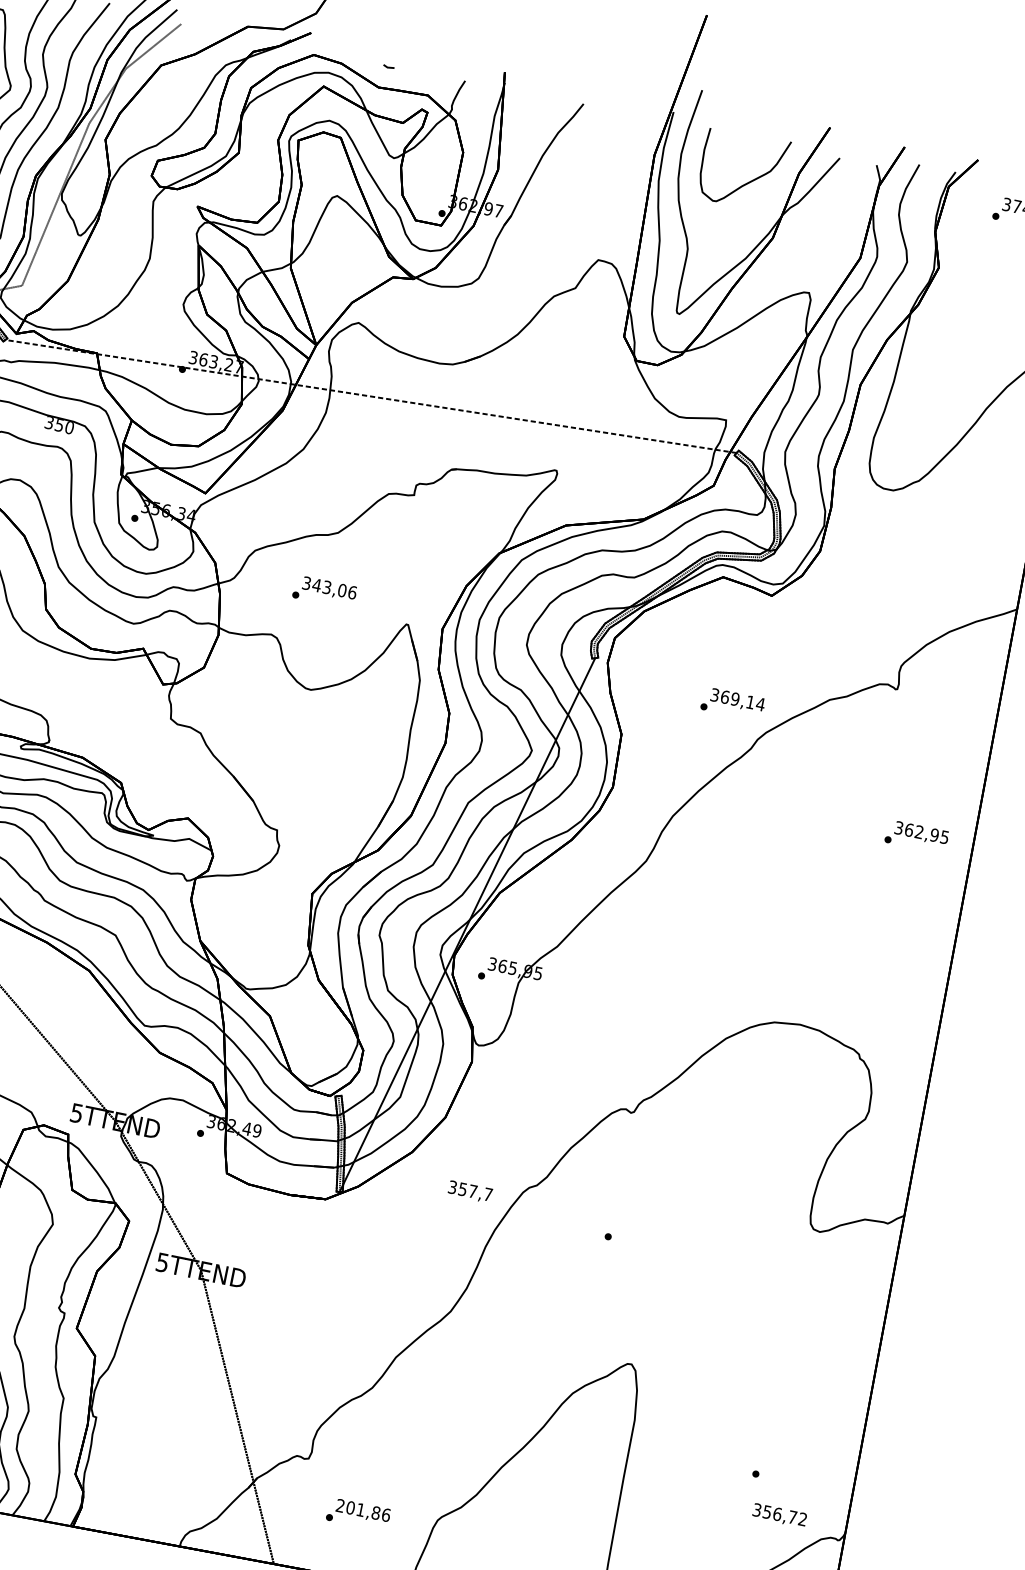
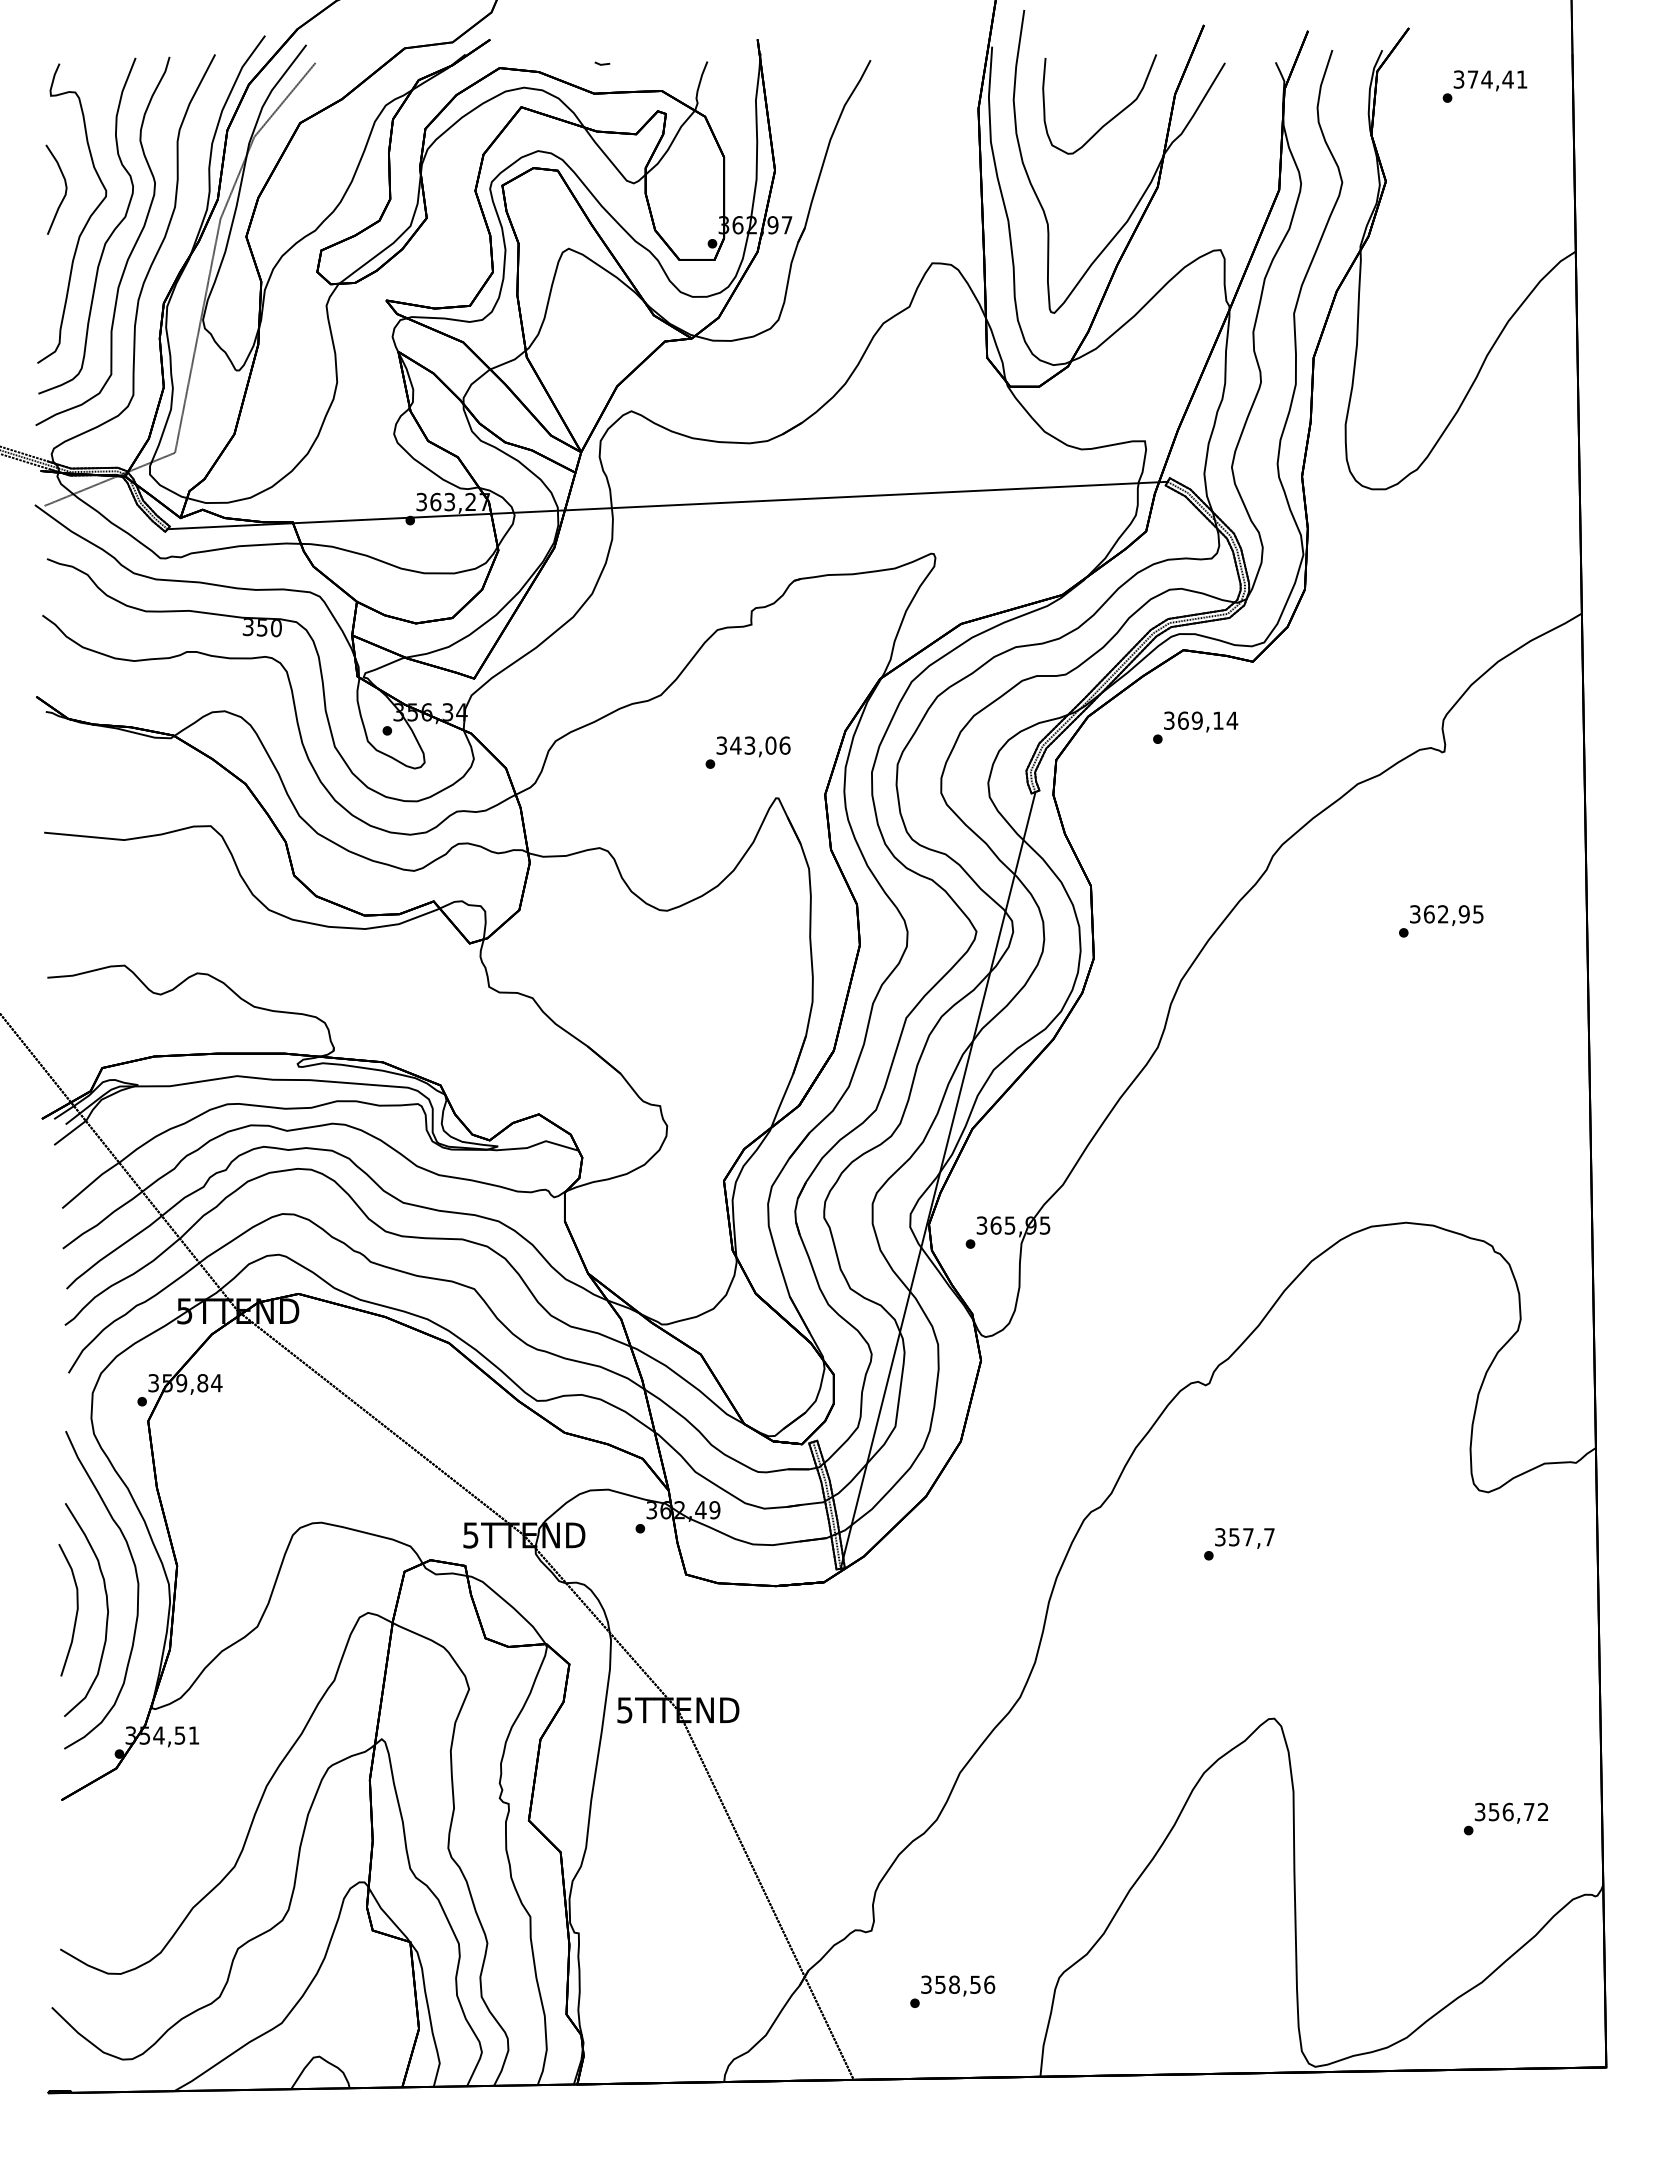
line: (370, 396) -> (667, 505), dashed -> solid
text: (324, 592) -> (747, 752), moved
text: (732, 703) -> (1195, 727), moved
text: (917, 837) -> (1441, 921), moved
text: (470, 1191) -> (1244, 1538), moved
text: (357, 1509) -> (950, 1984), 201,86 -> 358,56
text: (779, 1515) -> (1511, 1812), moved

